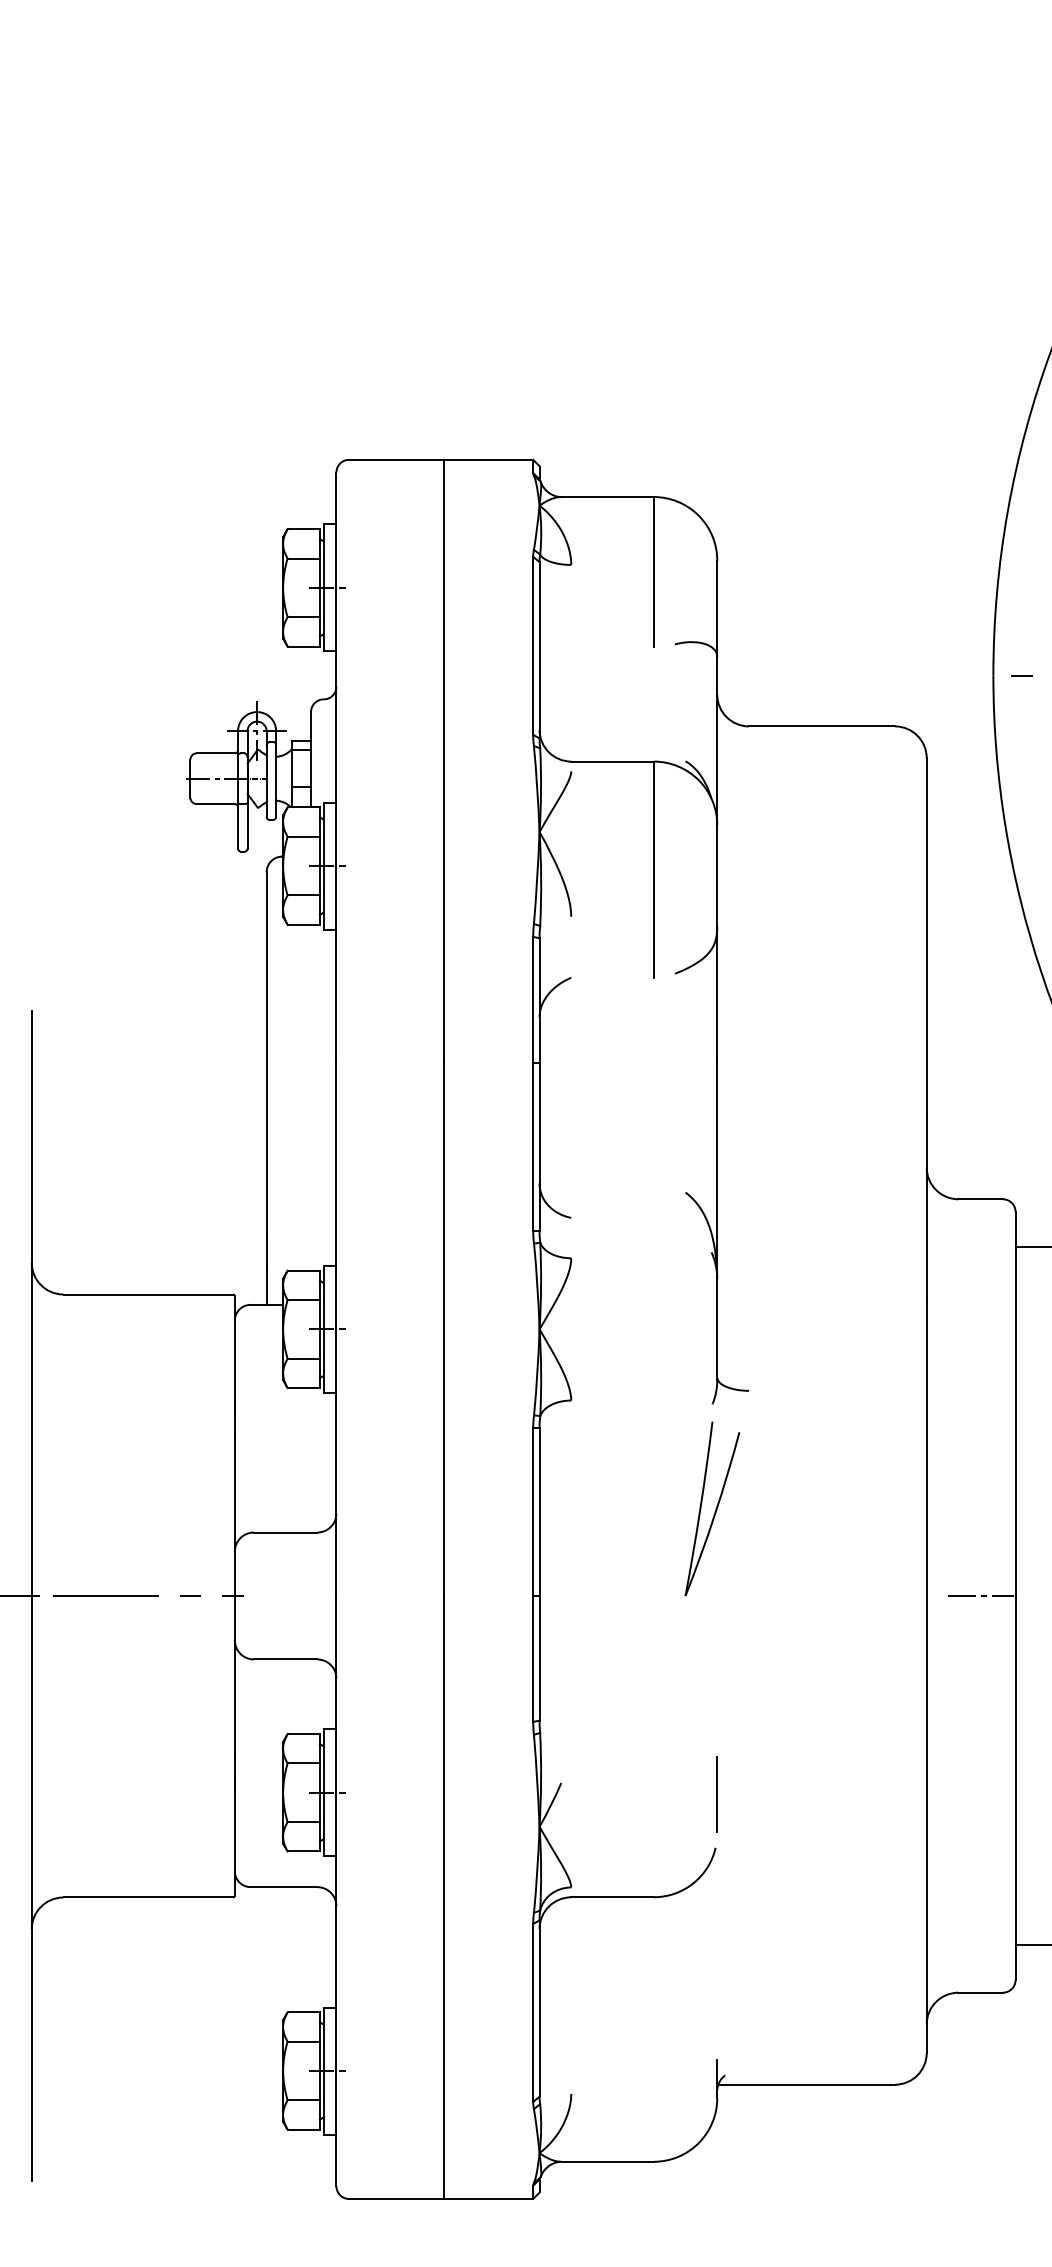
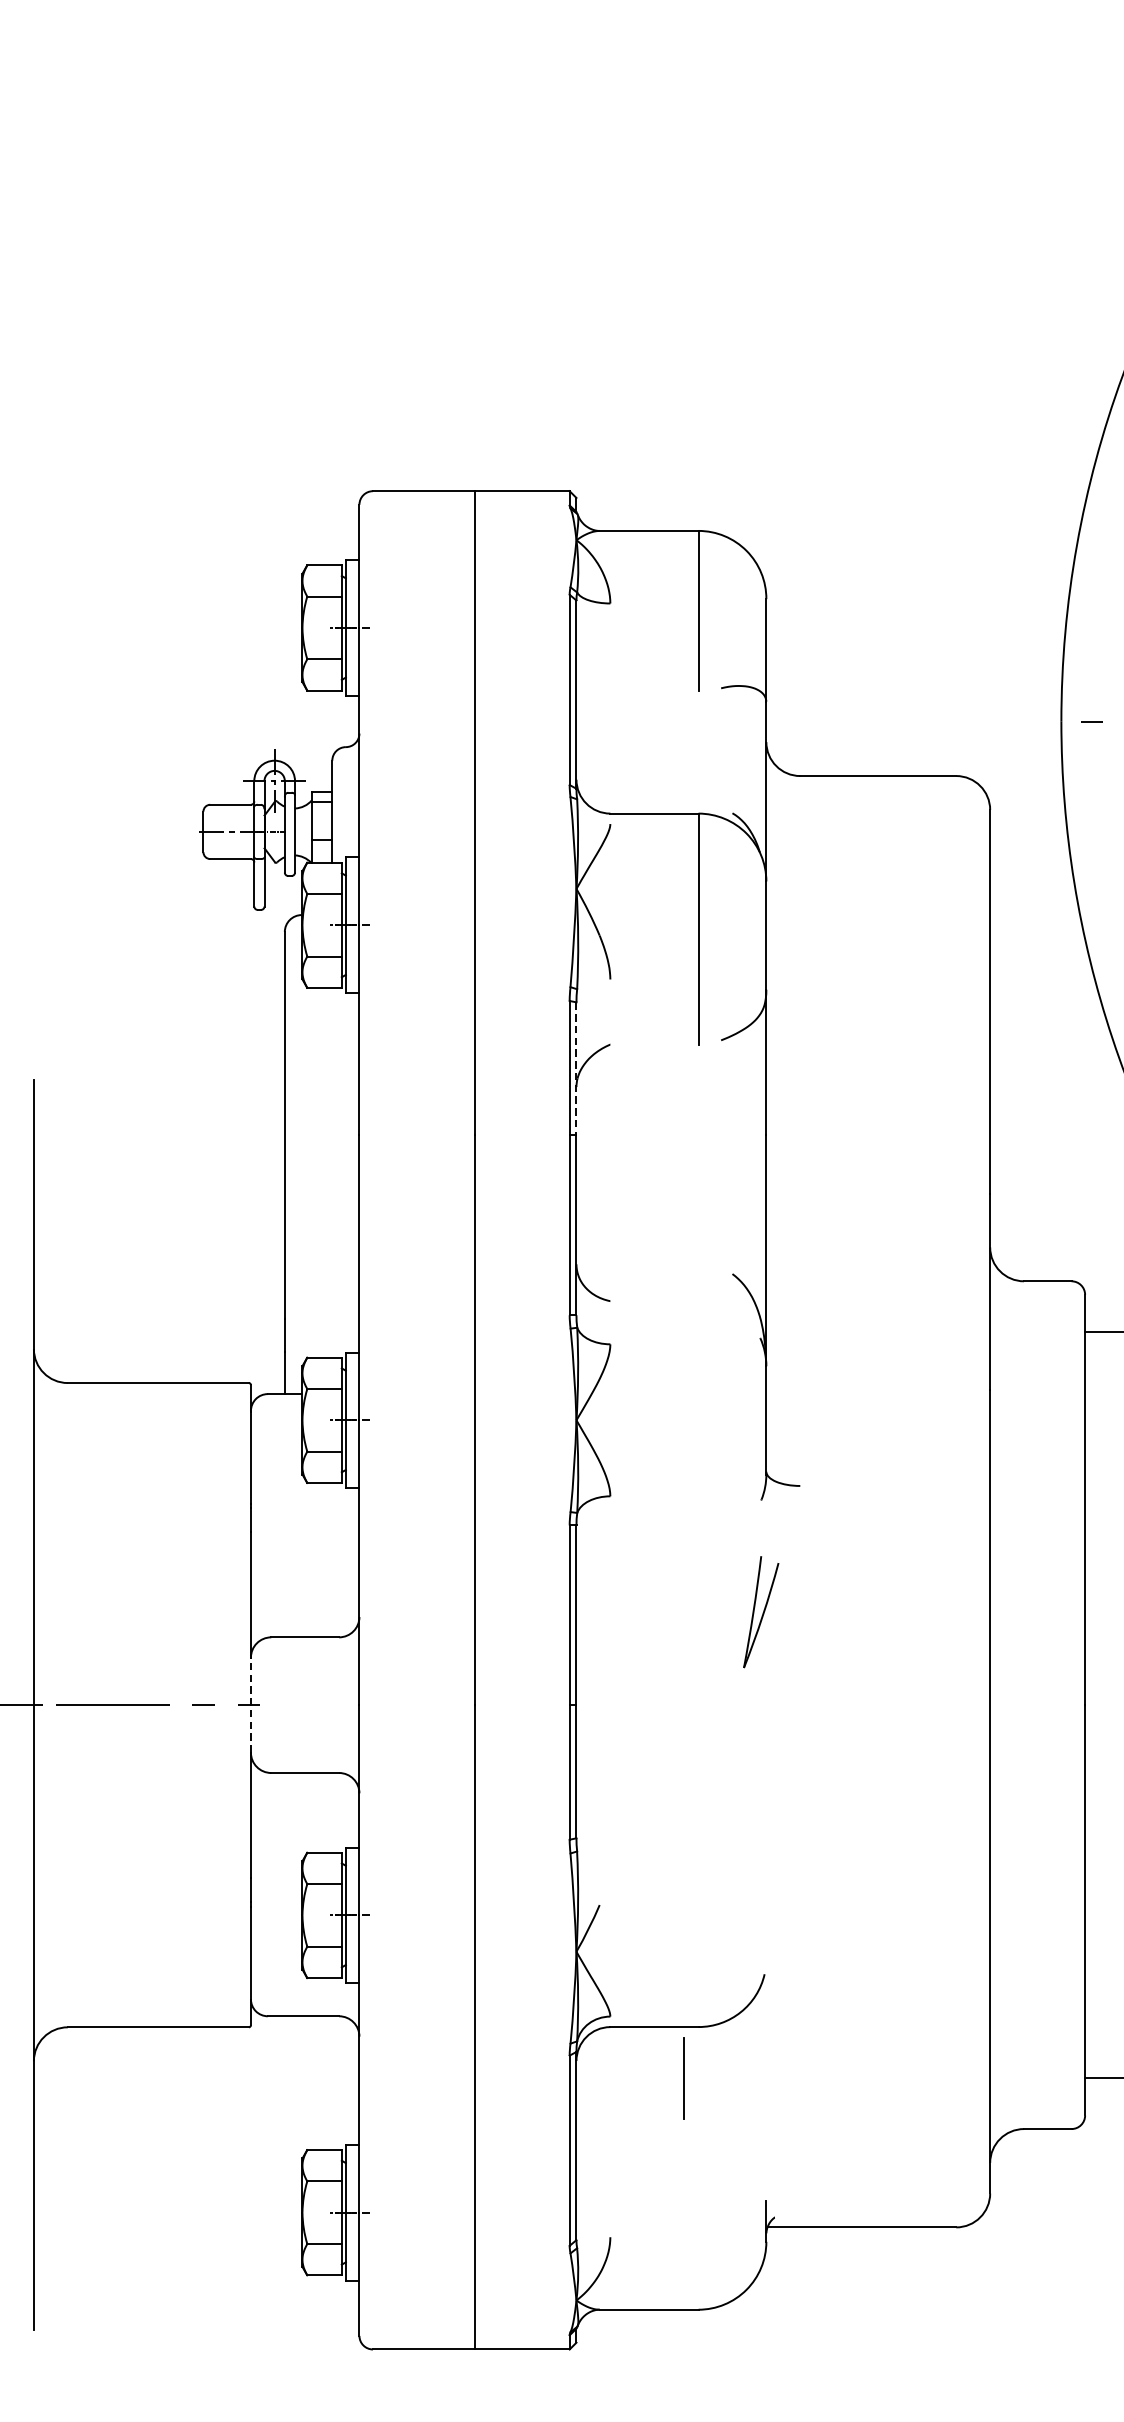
line: (539, 1001) -> (576, 1069), solid -> dashed
part: (712, 1508) -> (761, 1611), size x0.6
line: (234, 1595) -> (250, 1704), solid -> dashed
line: (980, 1596) -> (1047, 1705), removed
line: (716, 1794) -> (683, 2078), moved

